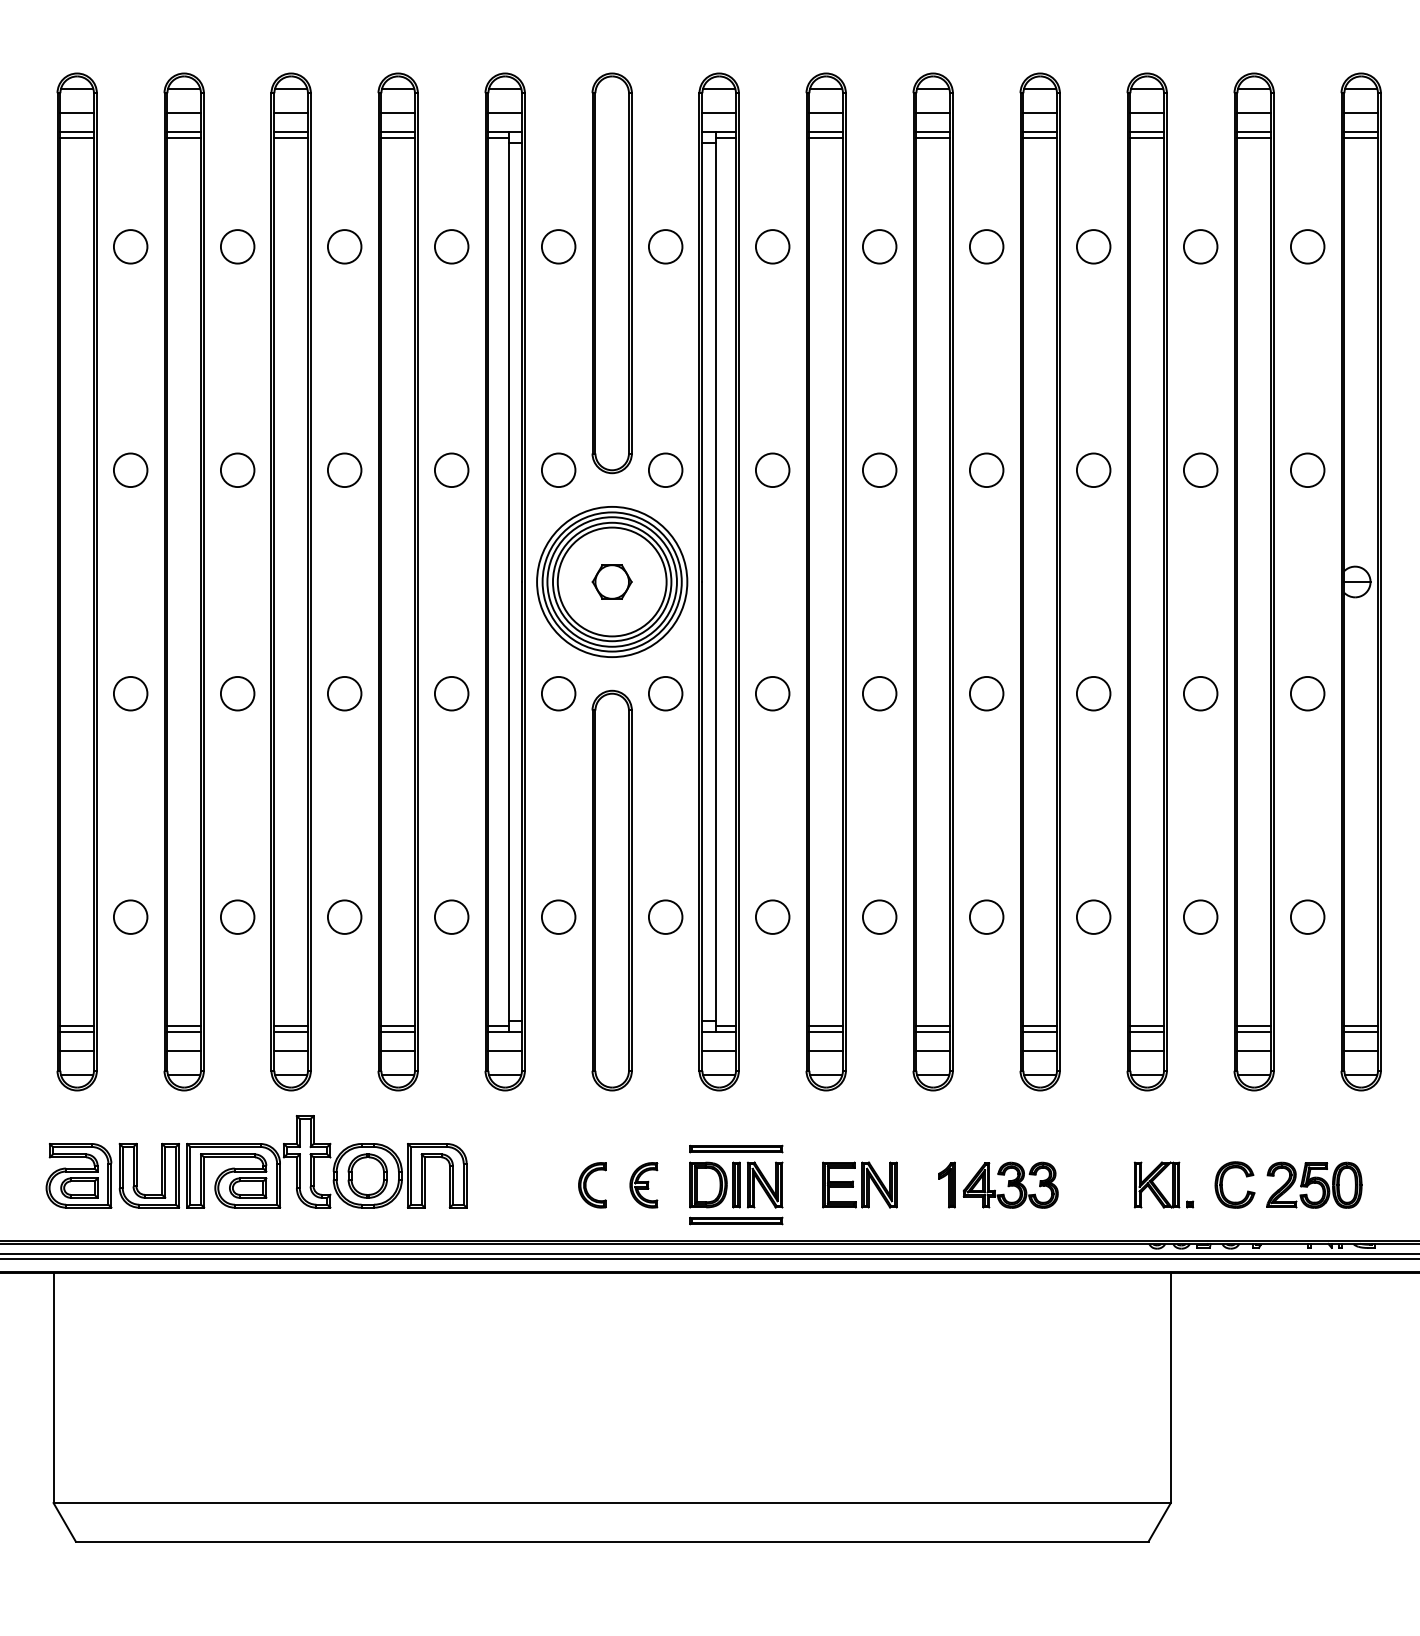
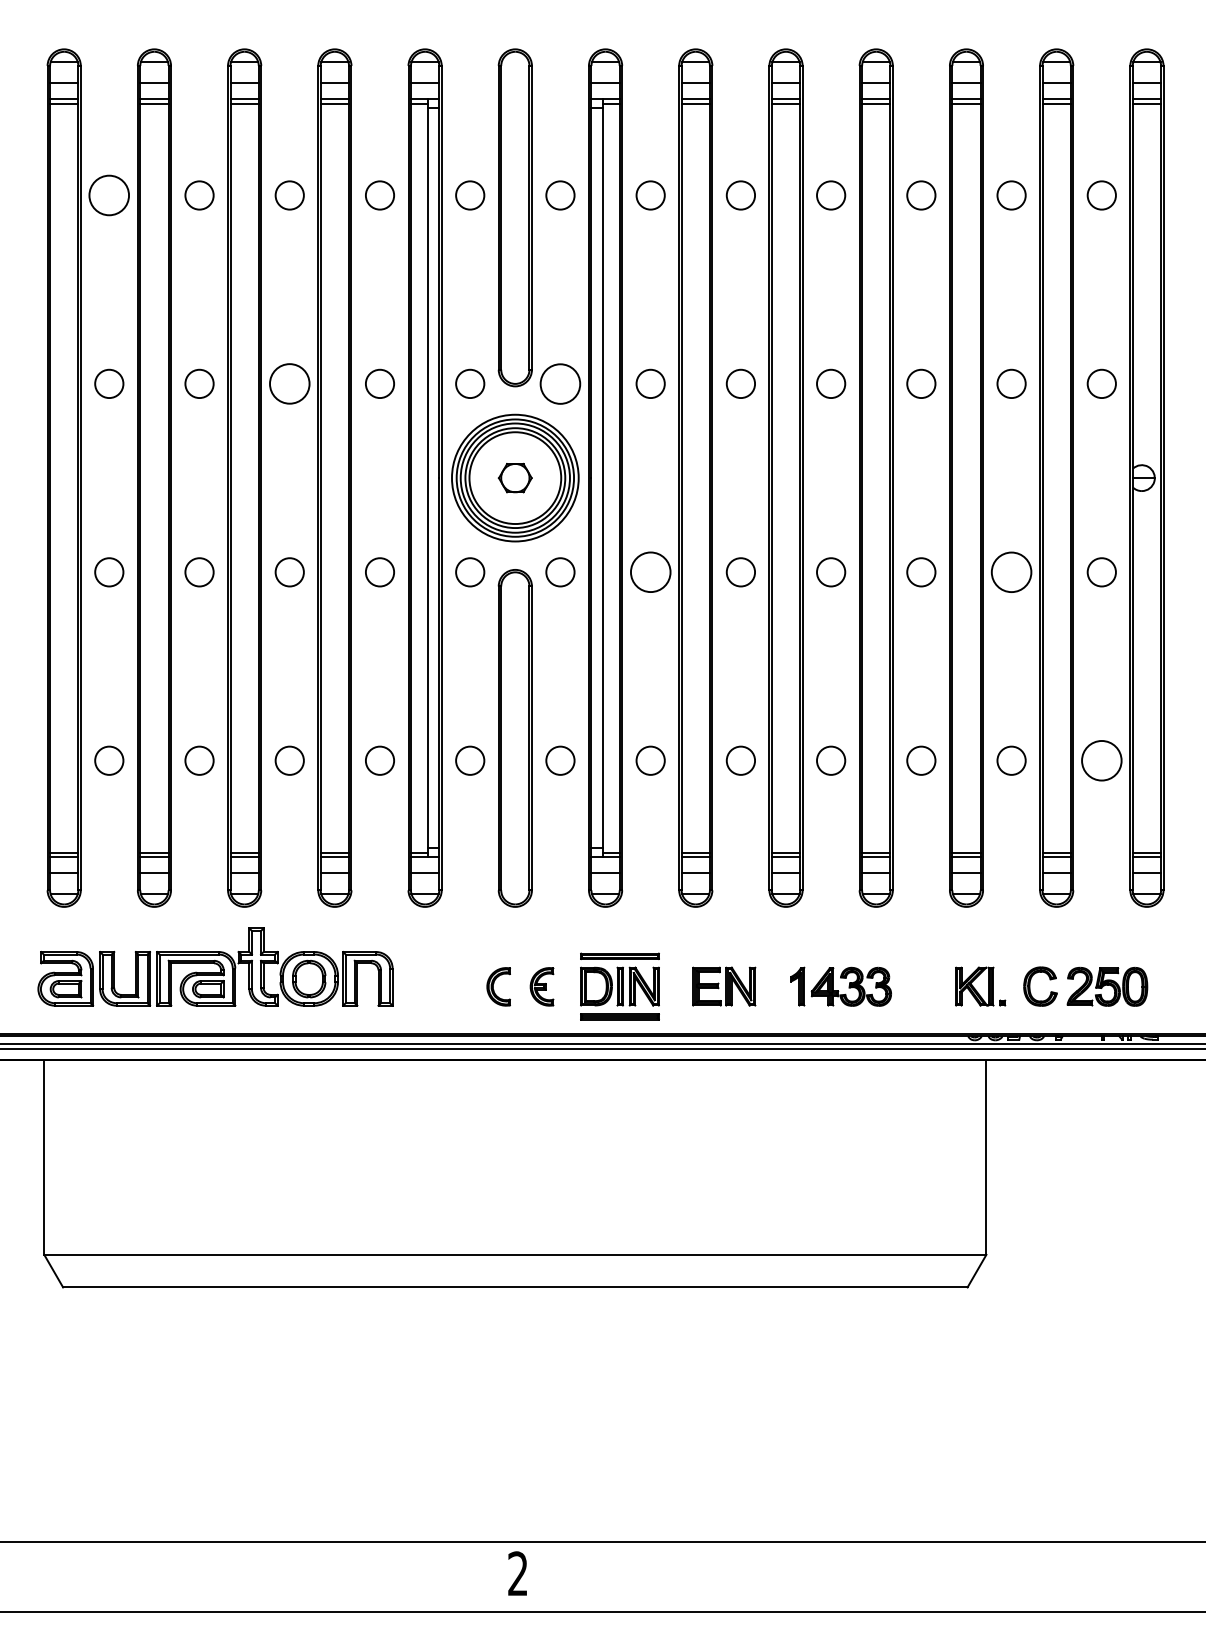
circle: (130, 246) -> (109, 195), size x1.4
circle: (344, 469) -> (289, 383), size x1.4
circle: (665, 469) -> (560, 383), size x1.4
circle: (772, 693) -> (650, 572), size x1.4
circle: (1200, 693) -> (1011, 572), size x1.4
circle: (1307, 916) -> (1101, 760), size x1.4

